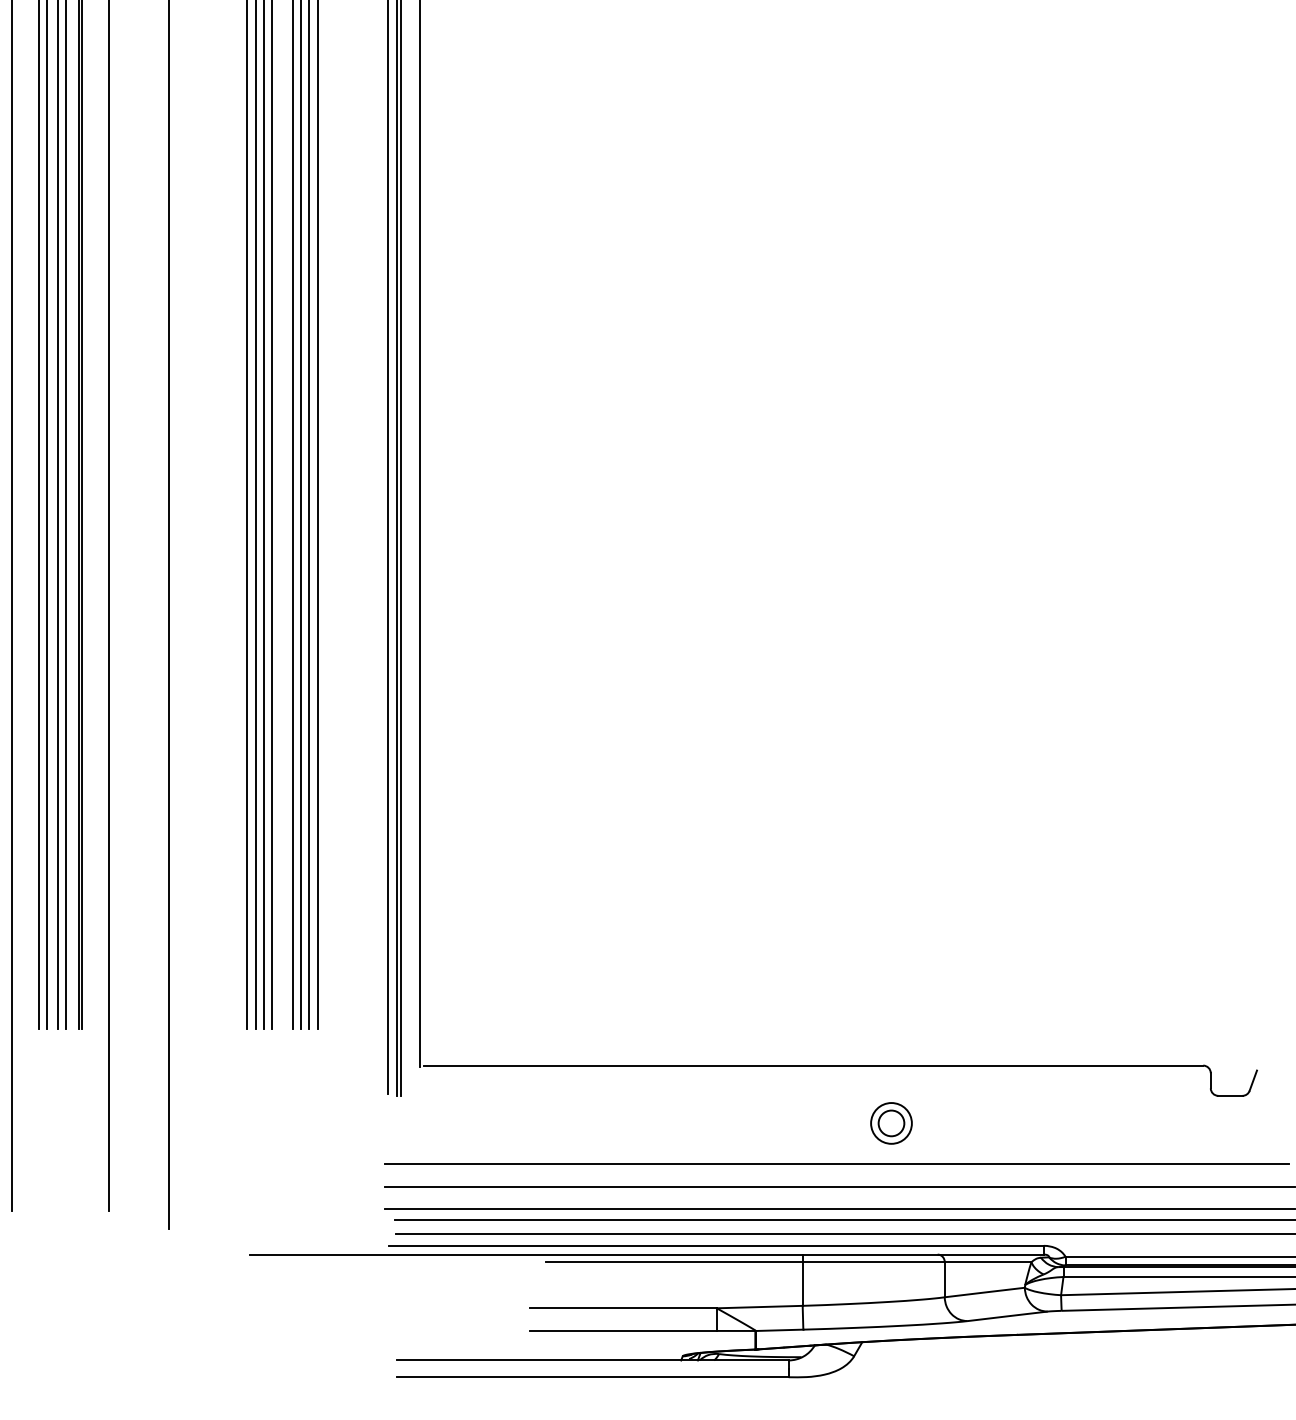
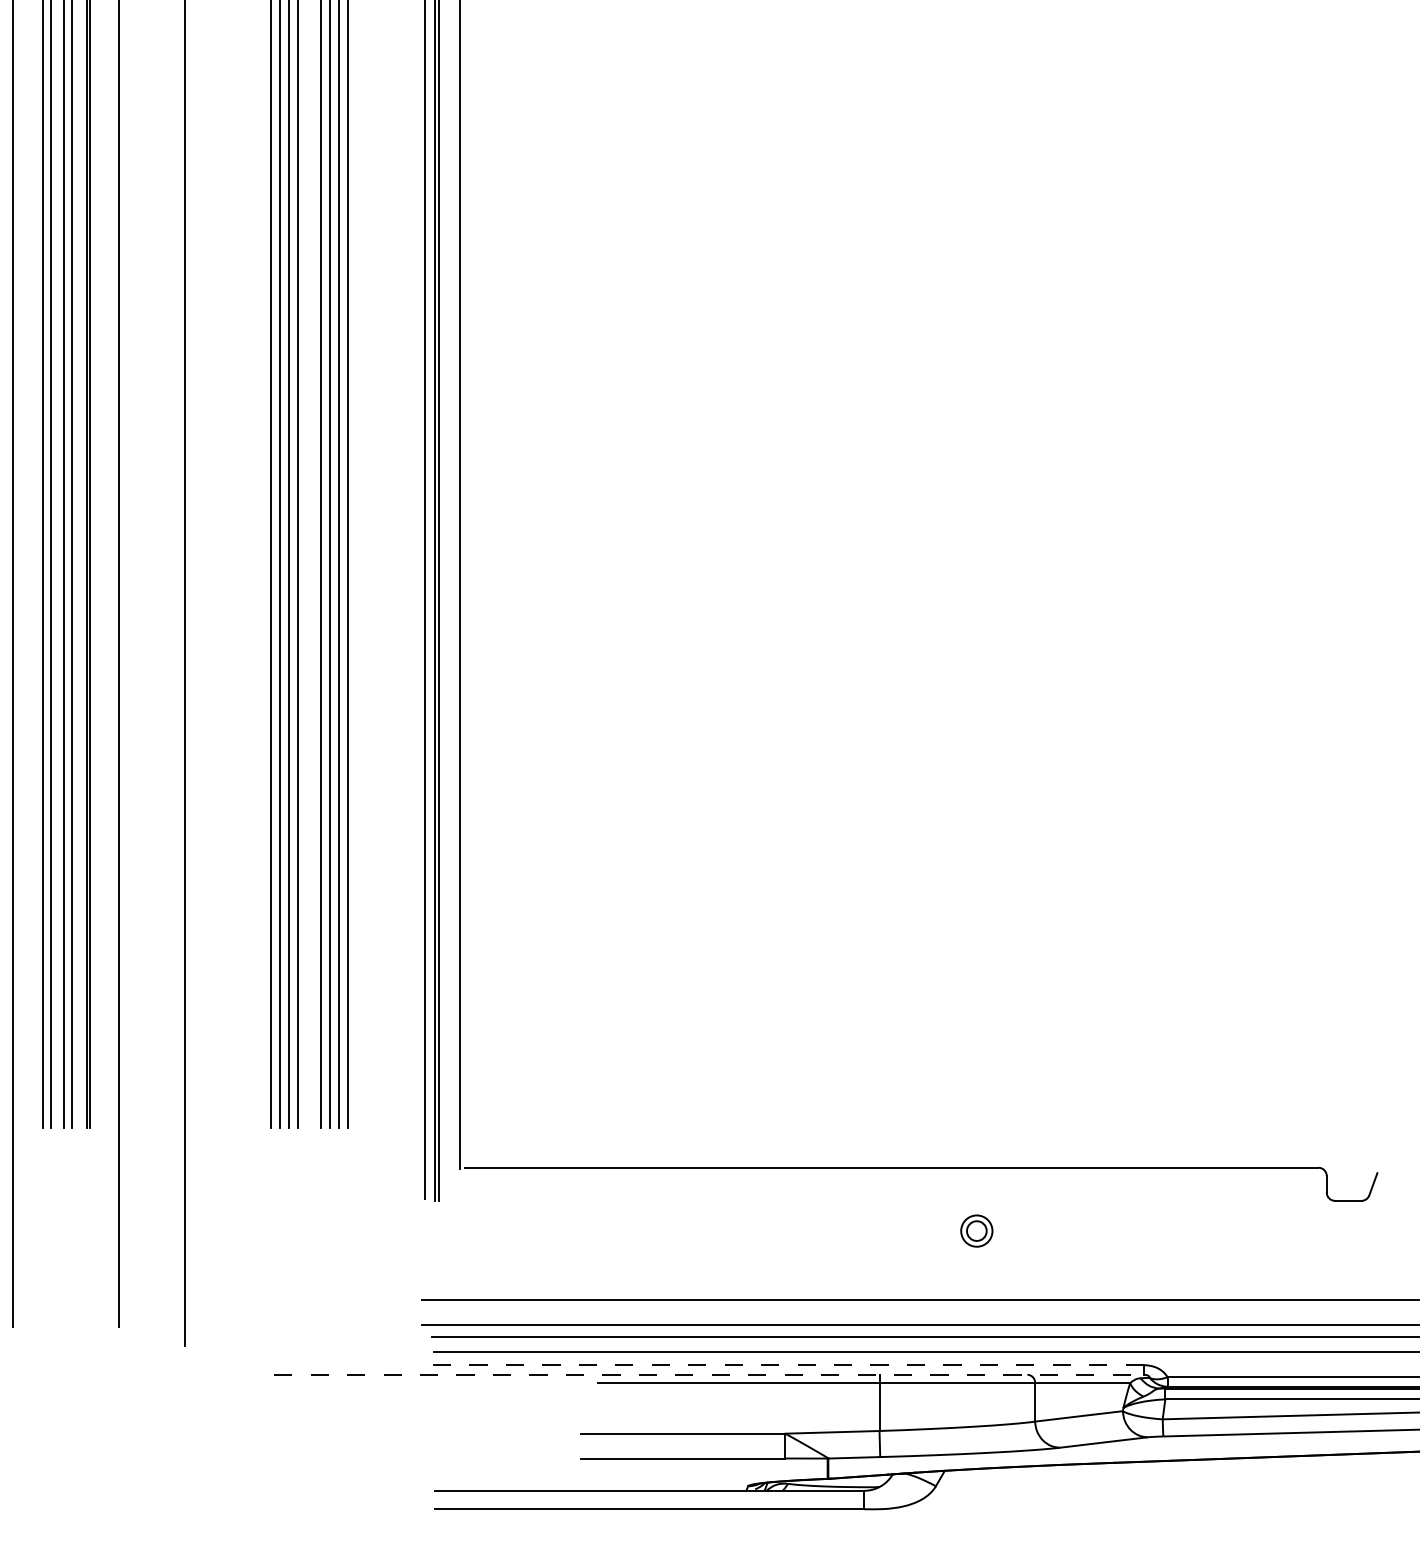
part: (891, 1123) -> (976, 1231), size x0.7
line: (836, 1163) -> (916, 1274), removed
line: (716, 1245) -> (785, 1364), solid -> dashed
line: (647, 1254) -> (709, 1374), solid -> dashed

